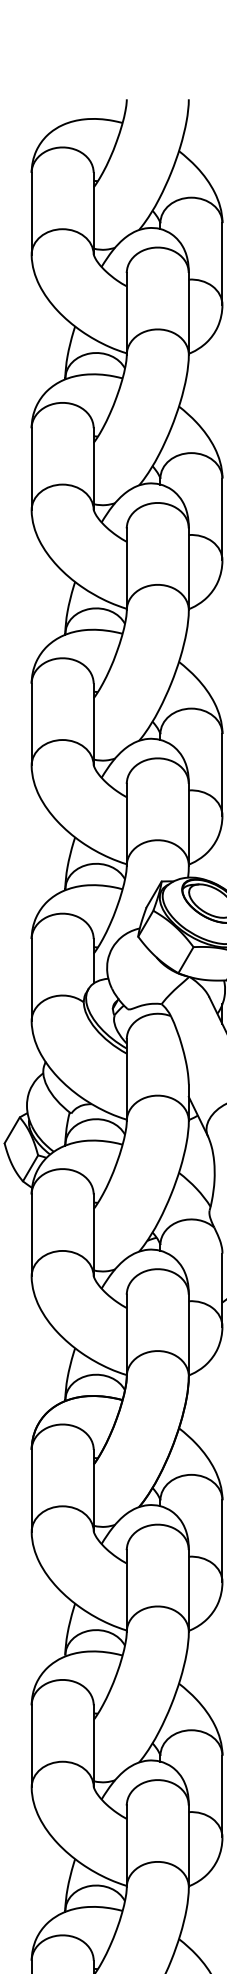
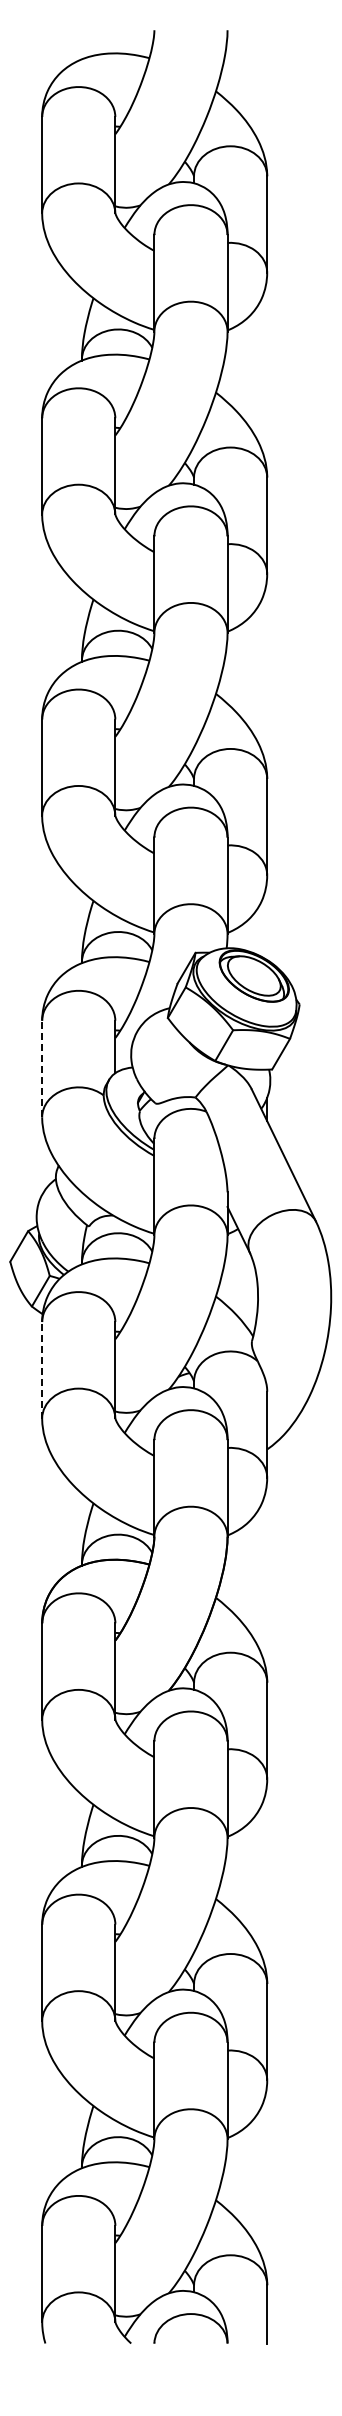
line: (31, 979) -> (42, 1068), solid -> dashed
line: (31, 1234) -> (42, 1369), solid -> dashed

